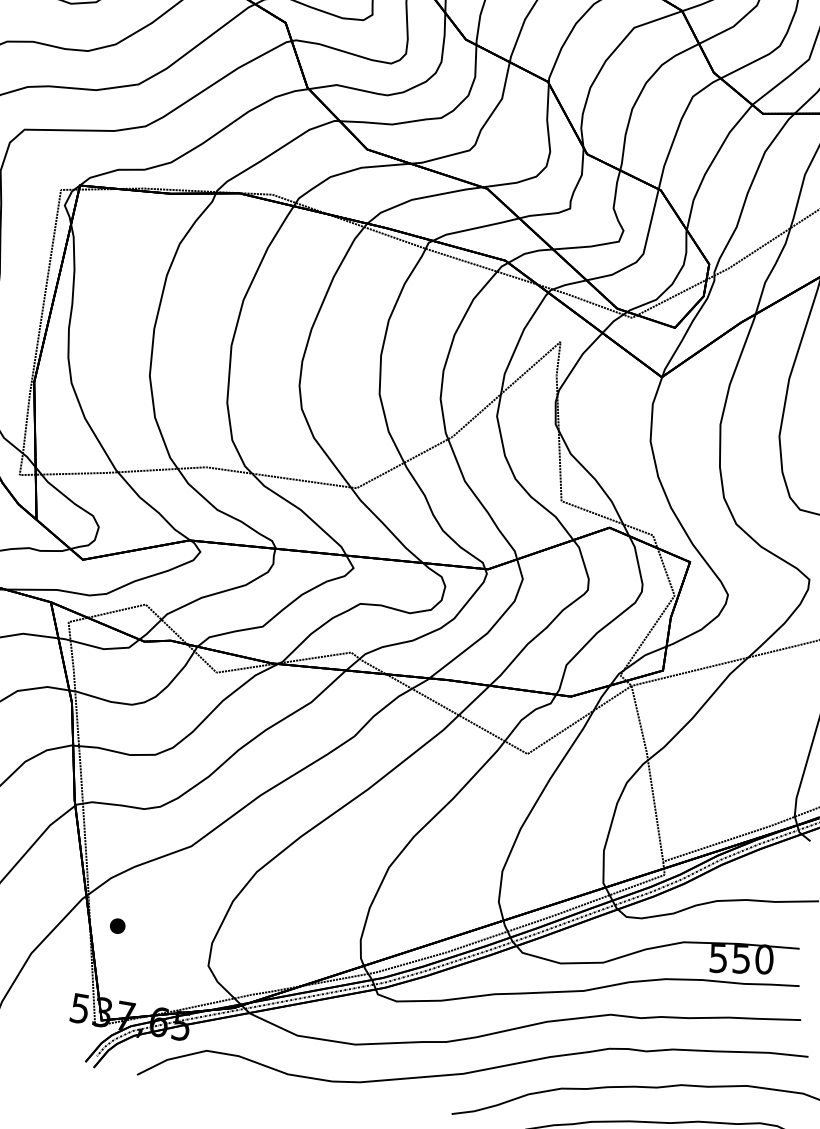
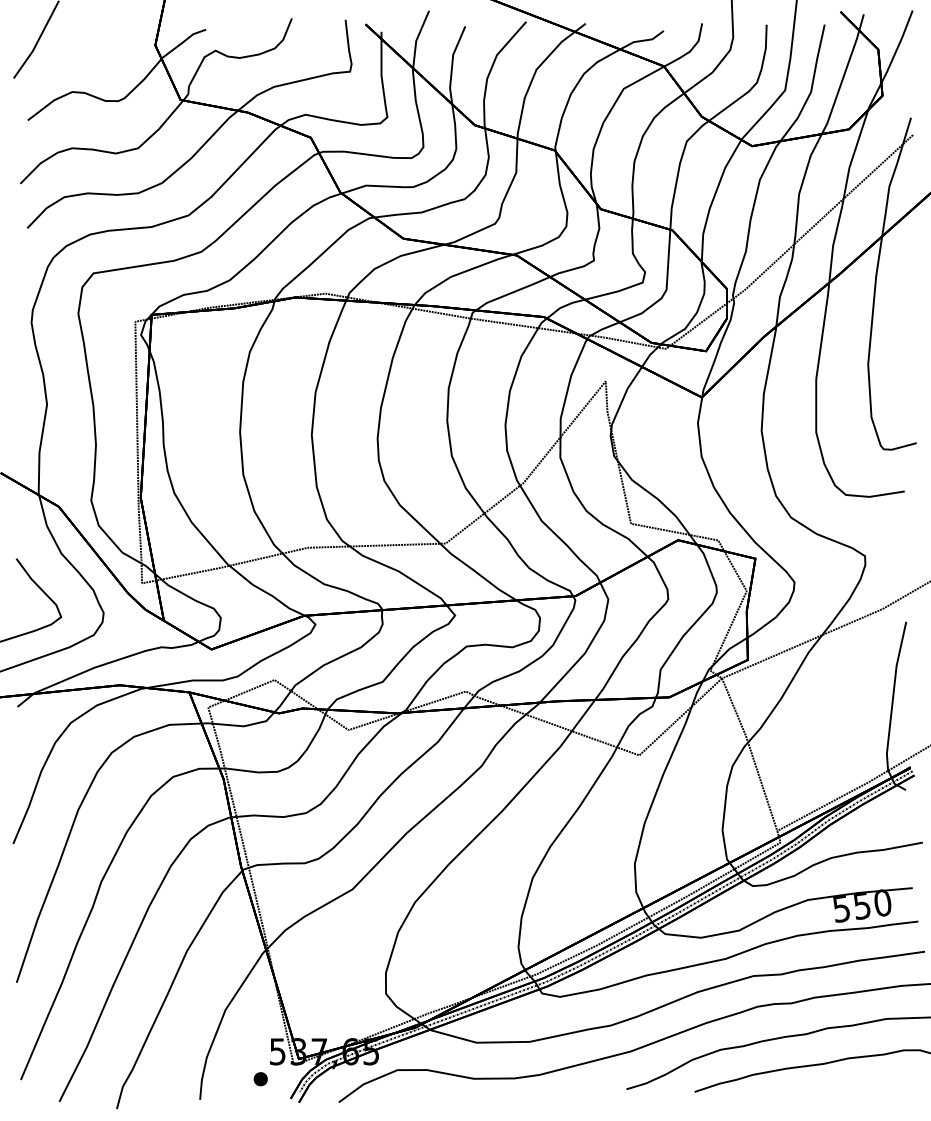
part: (117, 926) -> (260, 1079), moved

